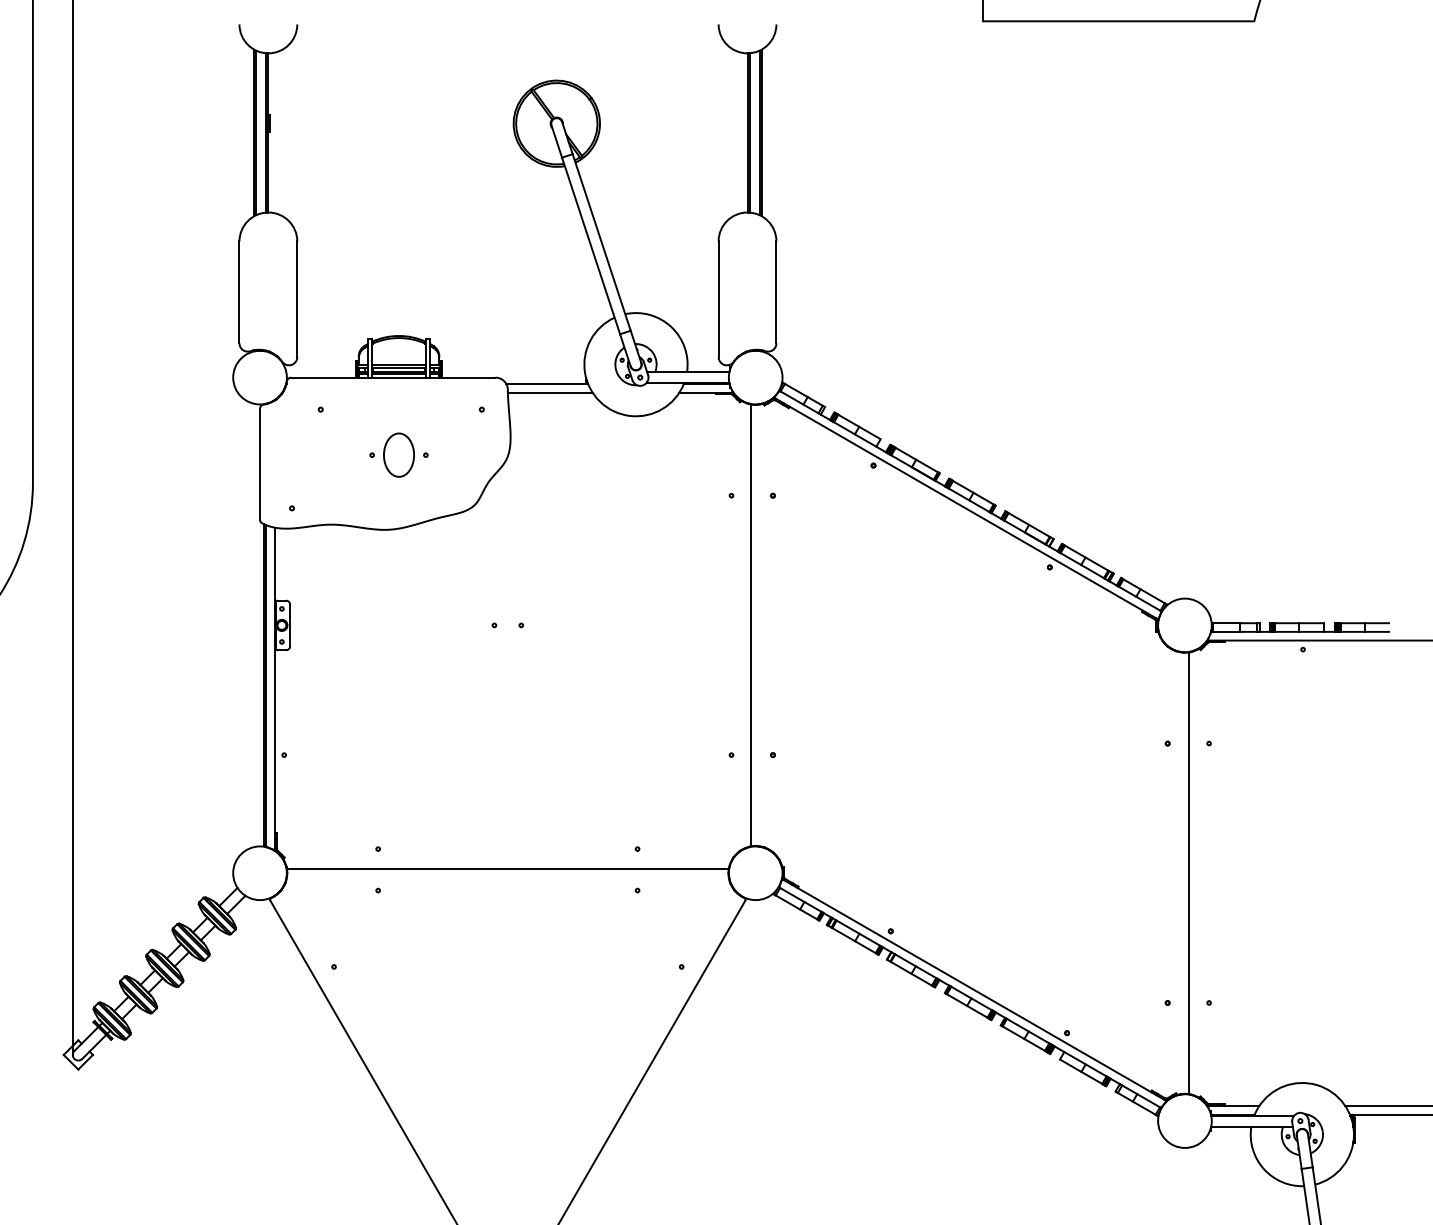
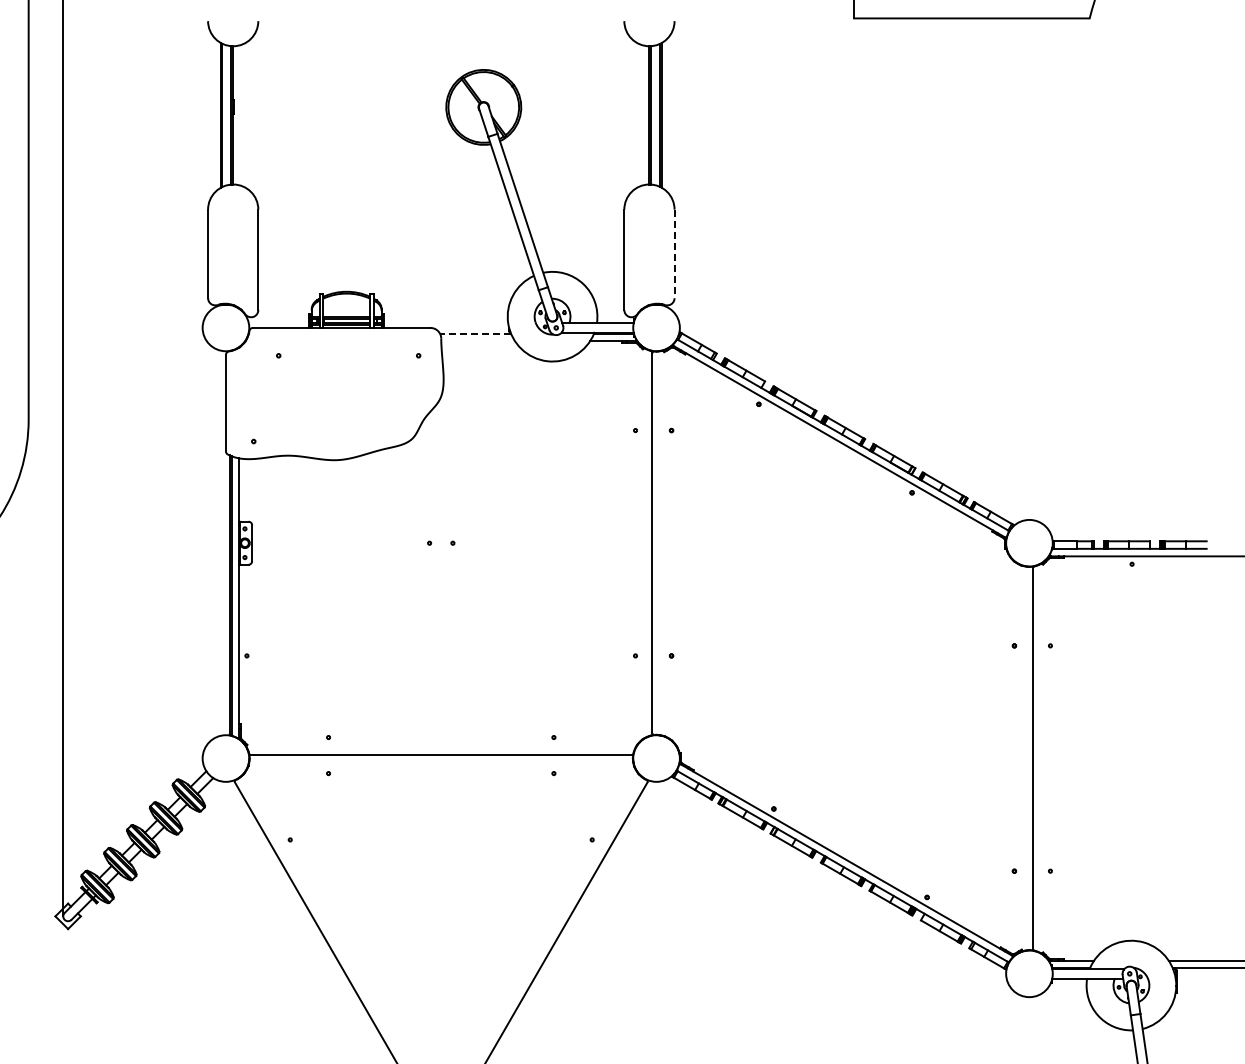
line: (776, 293) -> (674, 254), solid -> dashed
line: (547, 384) -> (475, 333), solid -> dashed
line: (549, 393) -> (477, 341), removed
part: (398, 454) -> (346, 394), removed

